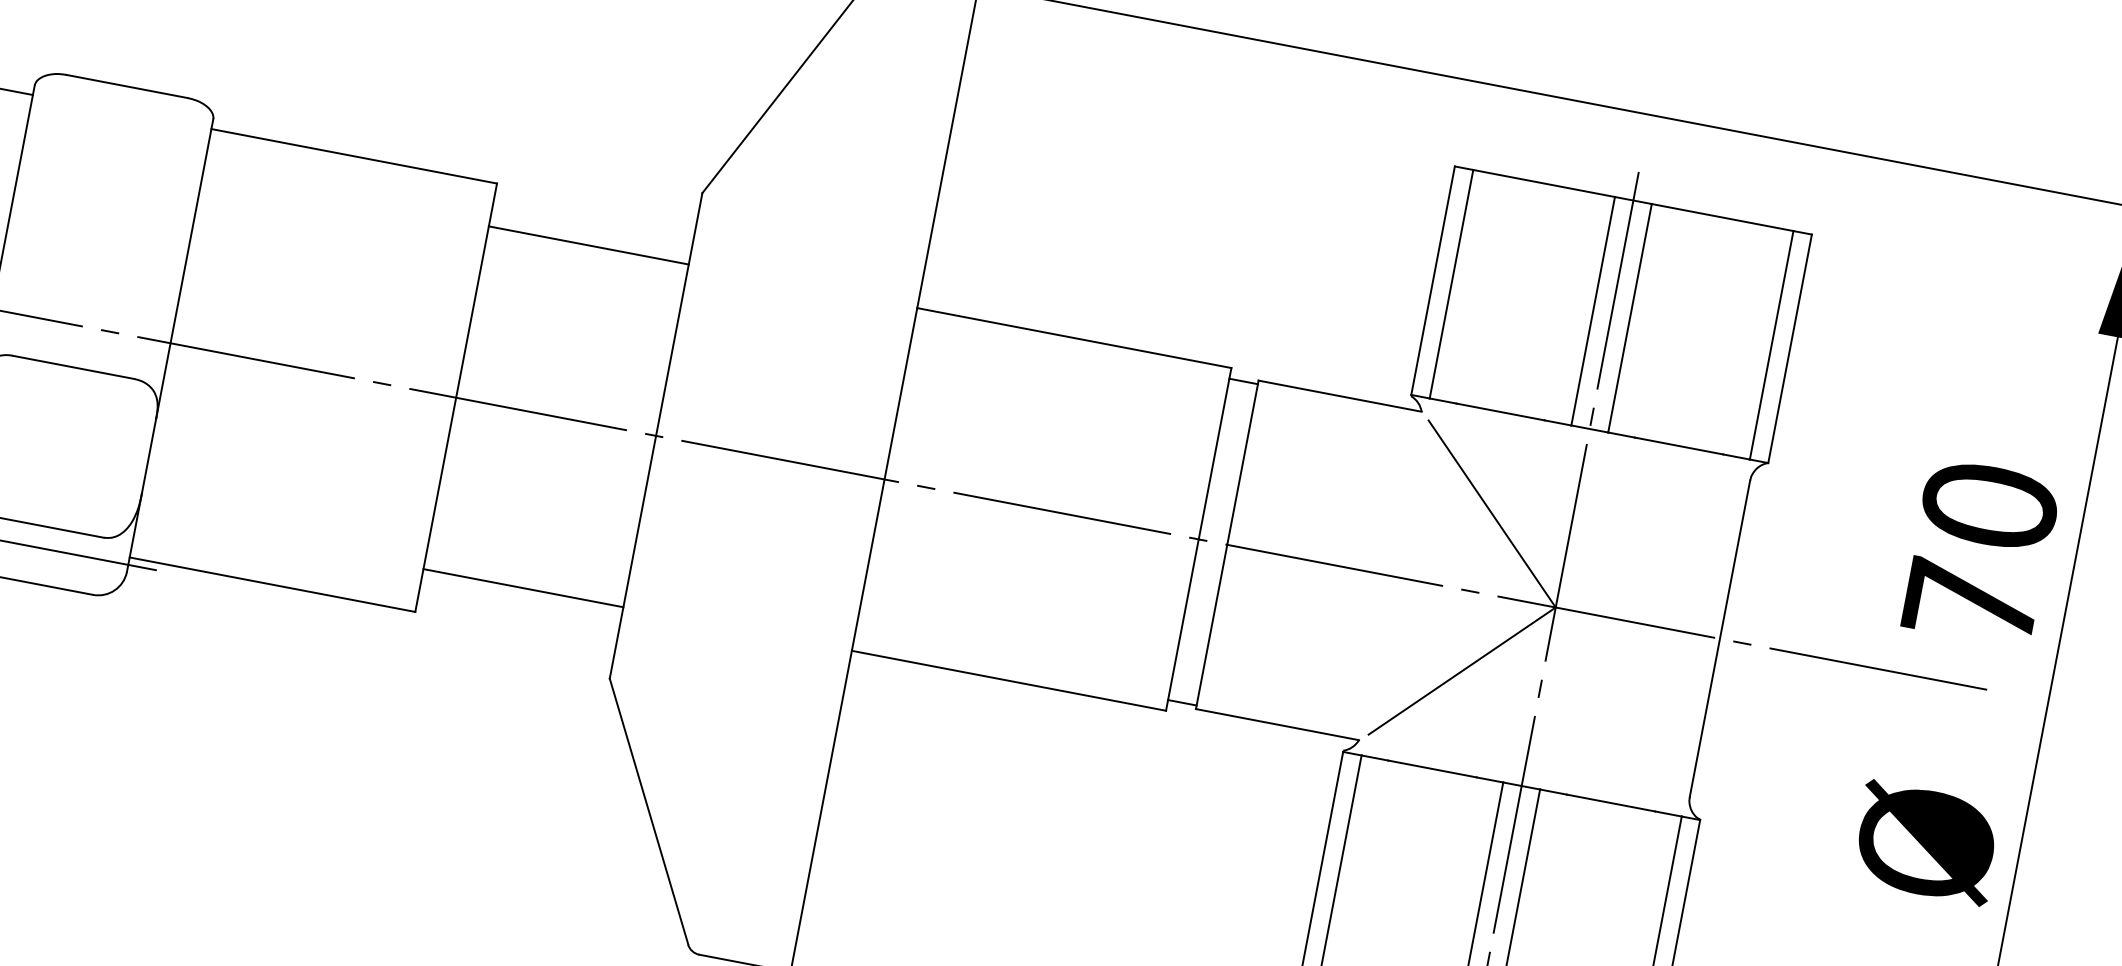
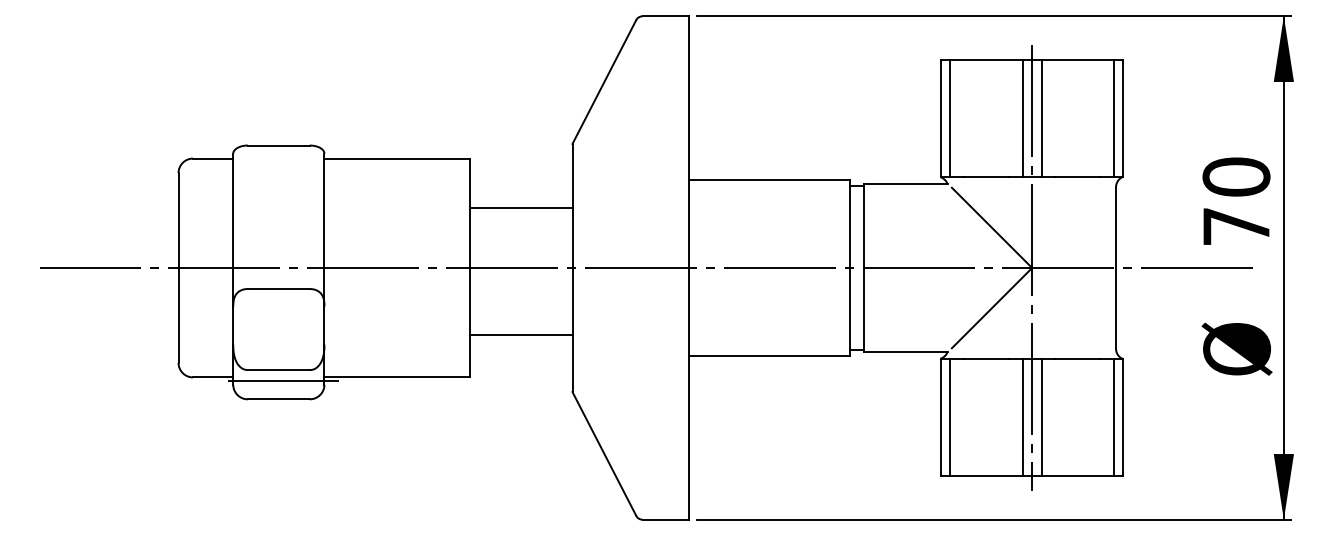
line: (588, 245) -> (521, 208), moved
line: (523, 588) -> (521, 334), moved

